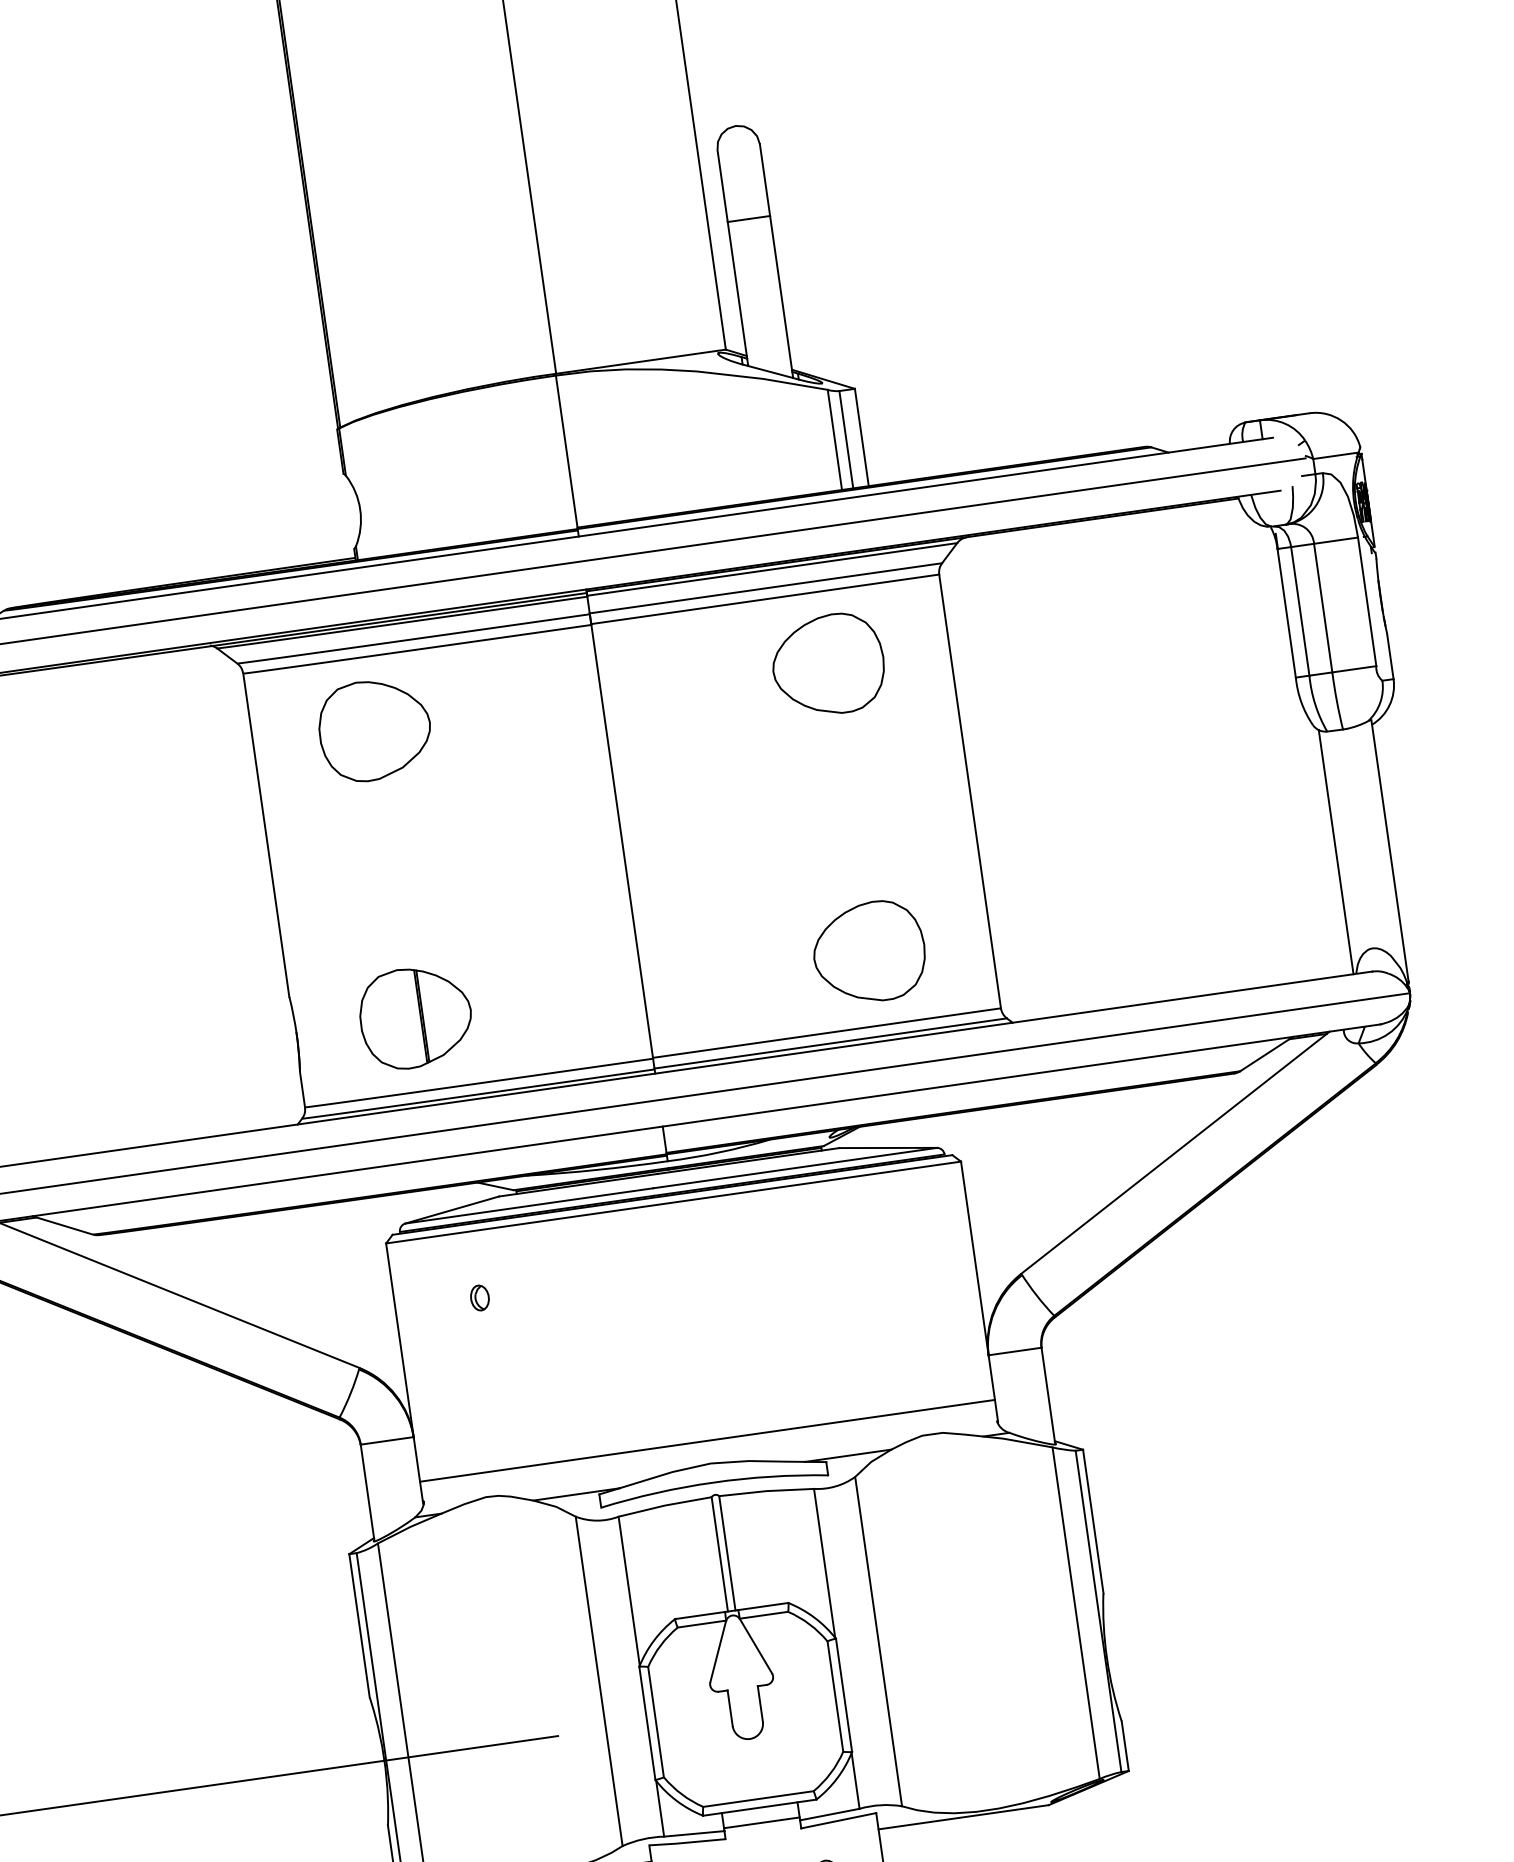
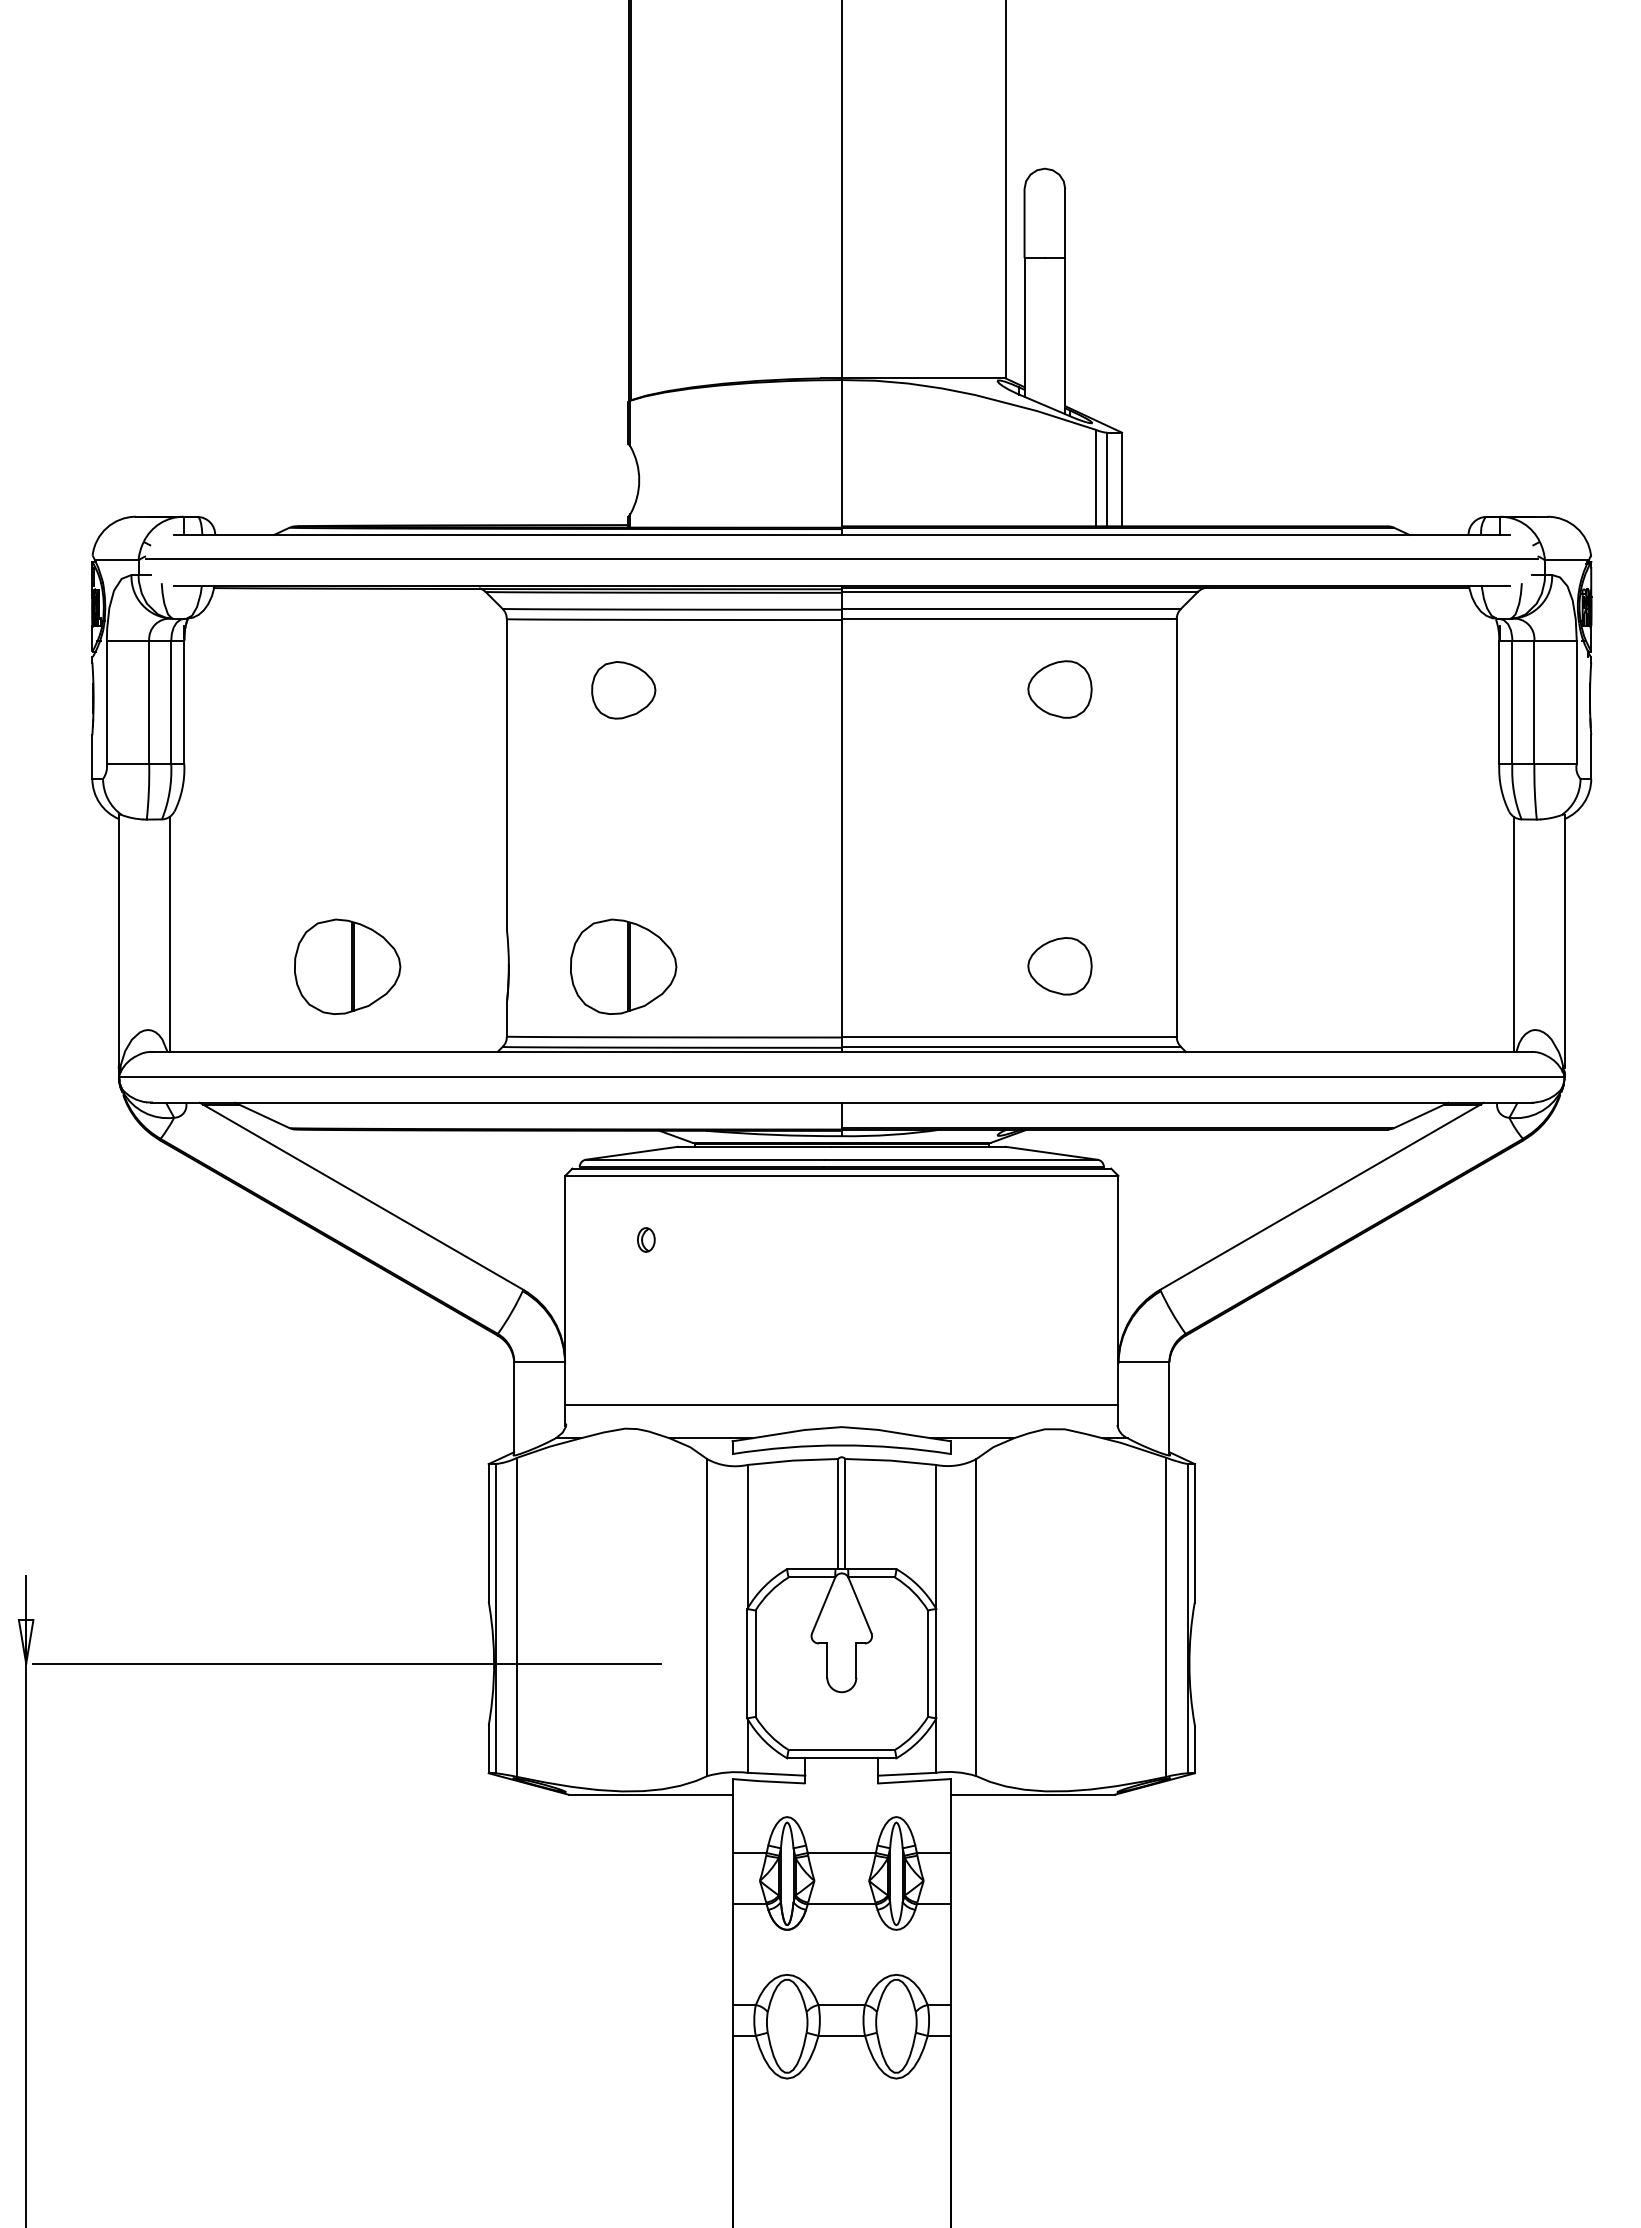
part: (827, 664) -> (1059, 689), size x0.6
part: (374, 730) -> (623, 690), size x0.6
part: (868, 952) -> (1059, 966), size x0.6
part: (129, 1058) -> (347, 966), added
line: (761, 1822) -> (841, 1772), removed

